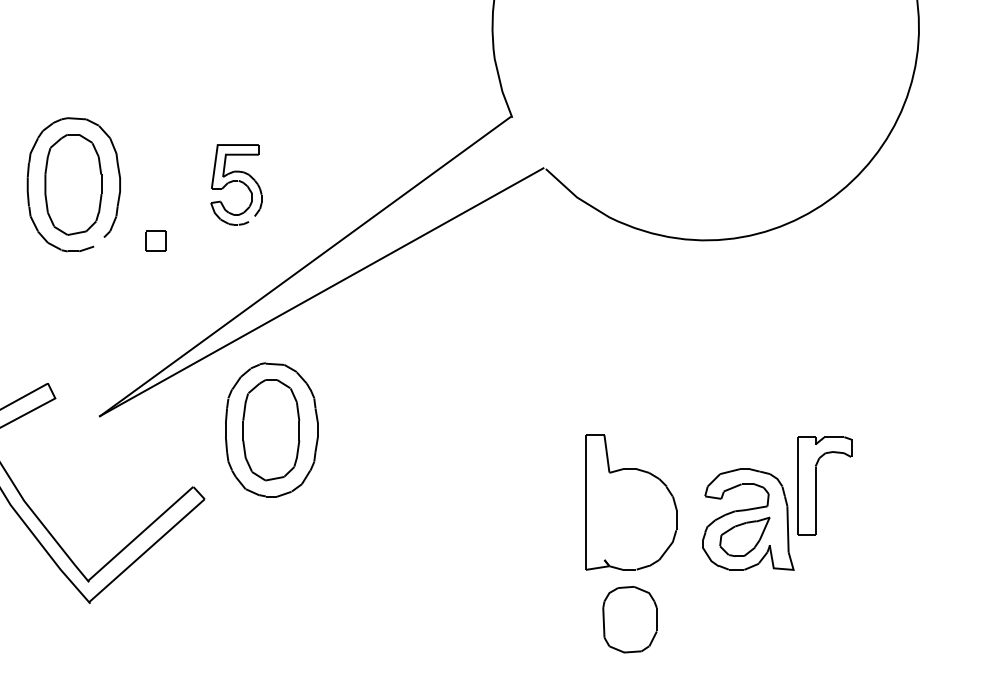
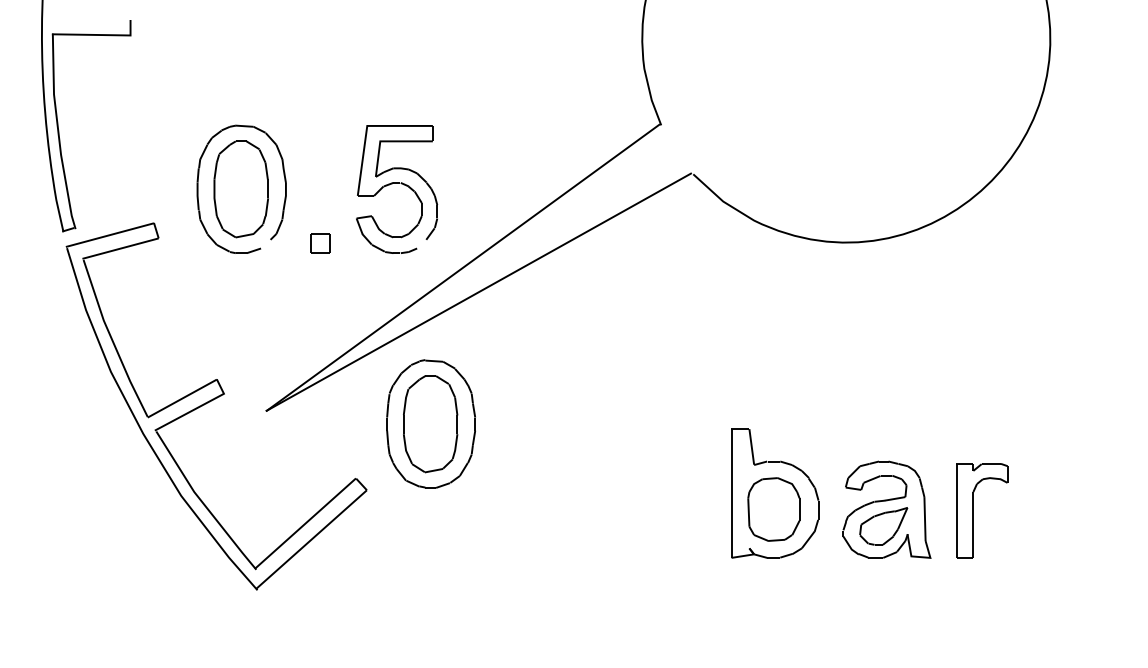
part: (236, 184) -> (397, 189), size x1.67
part: (815, 485) -> (973, 510), moved
part: (629, 619) -> (773, 509), moved

